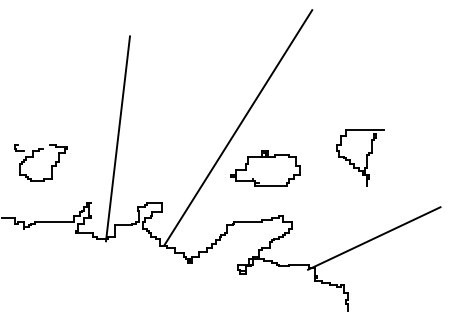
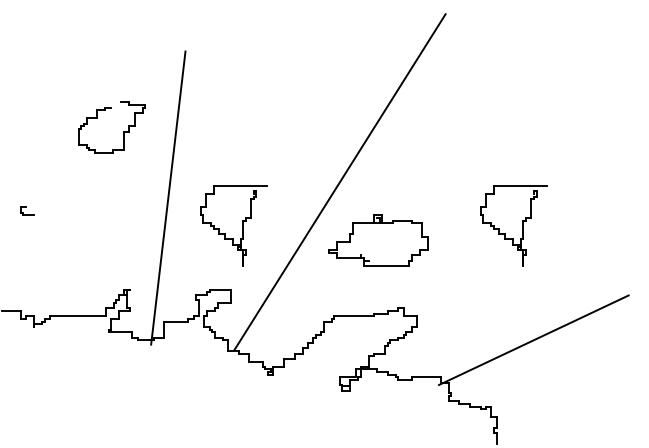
part: (170, 158) -> (242, 225), added
part: (51, 165) -> (123, 131), moved

